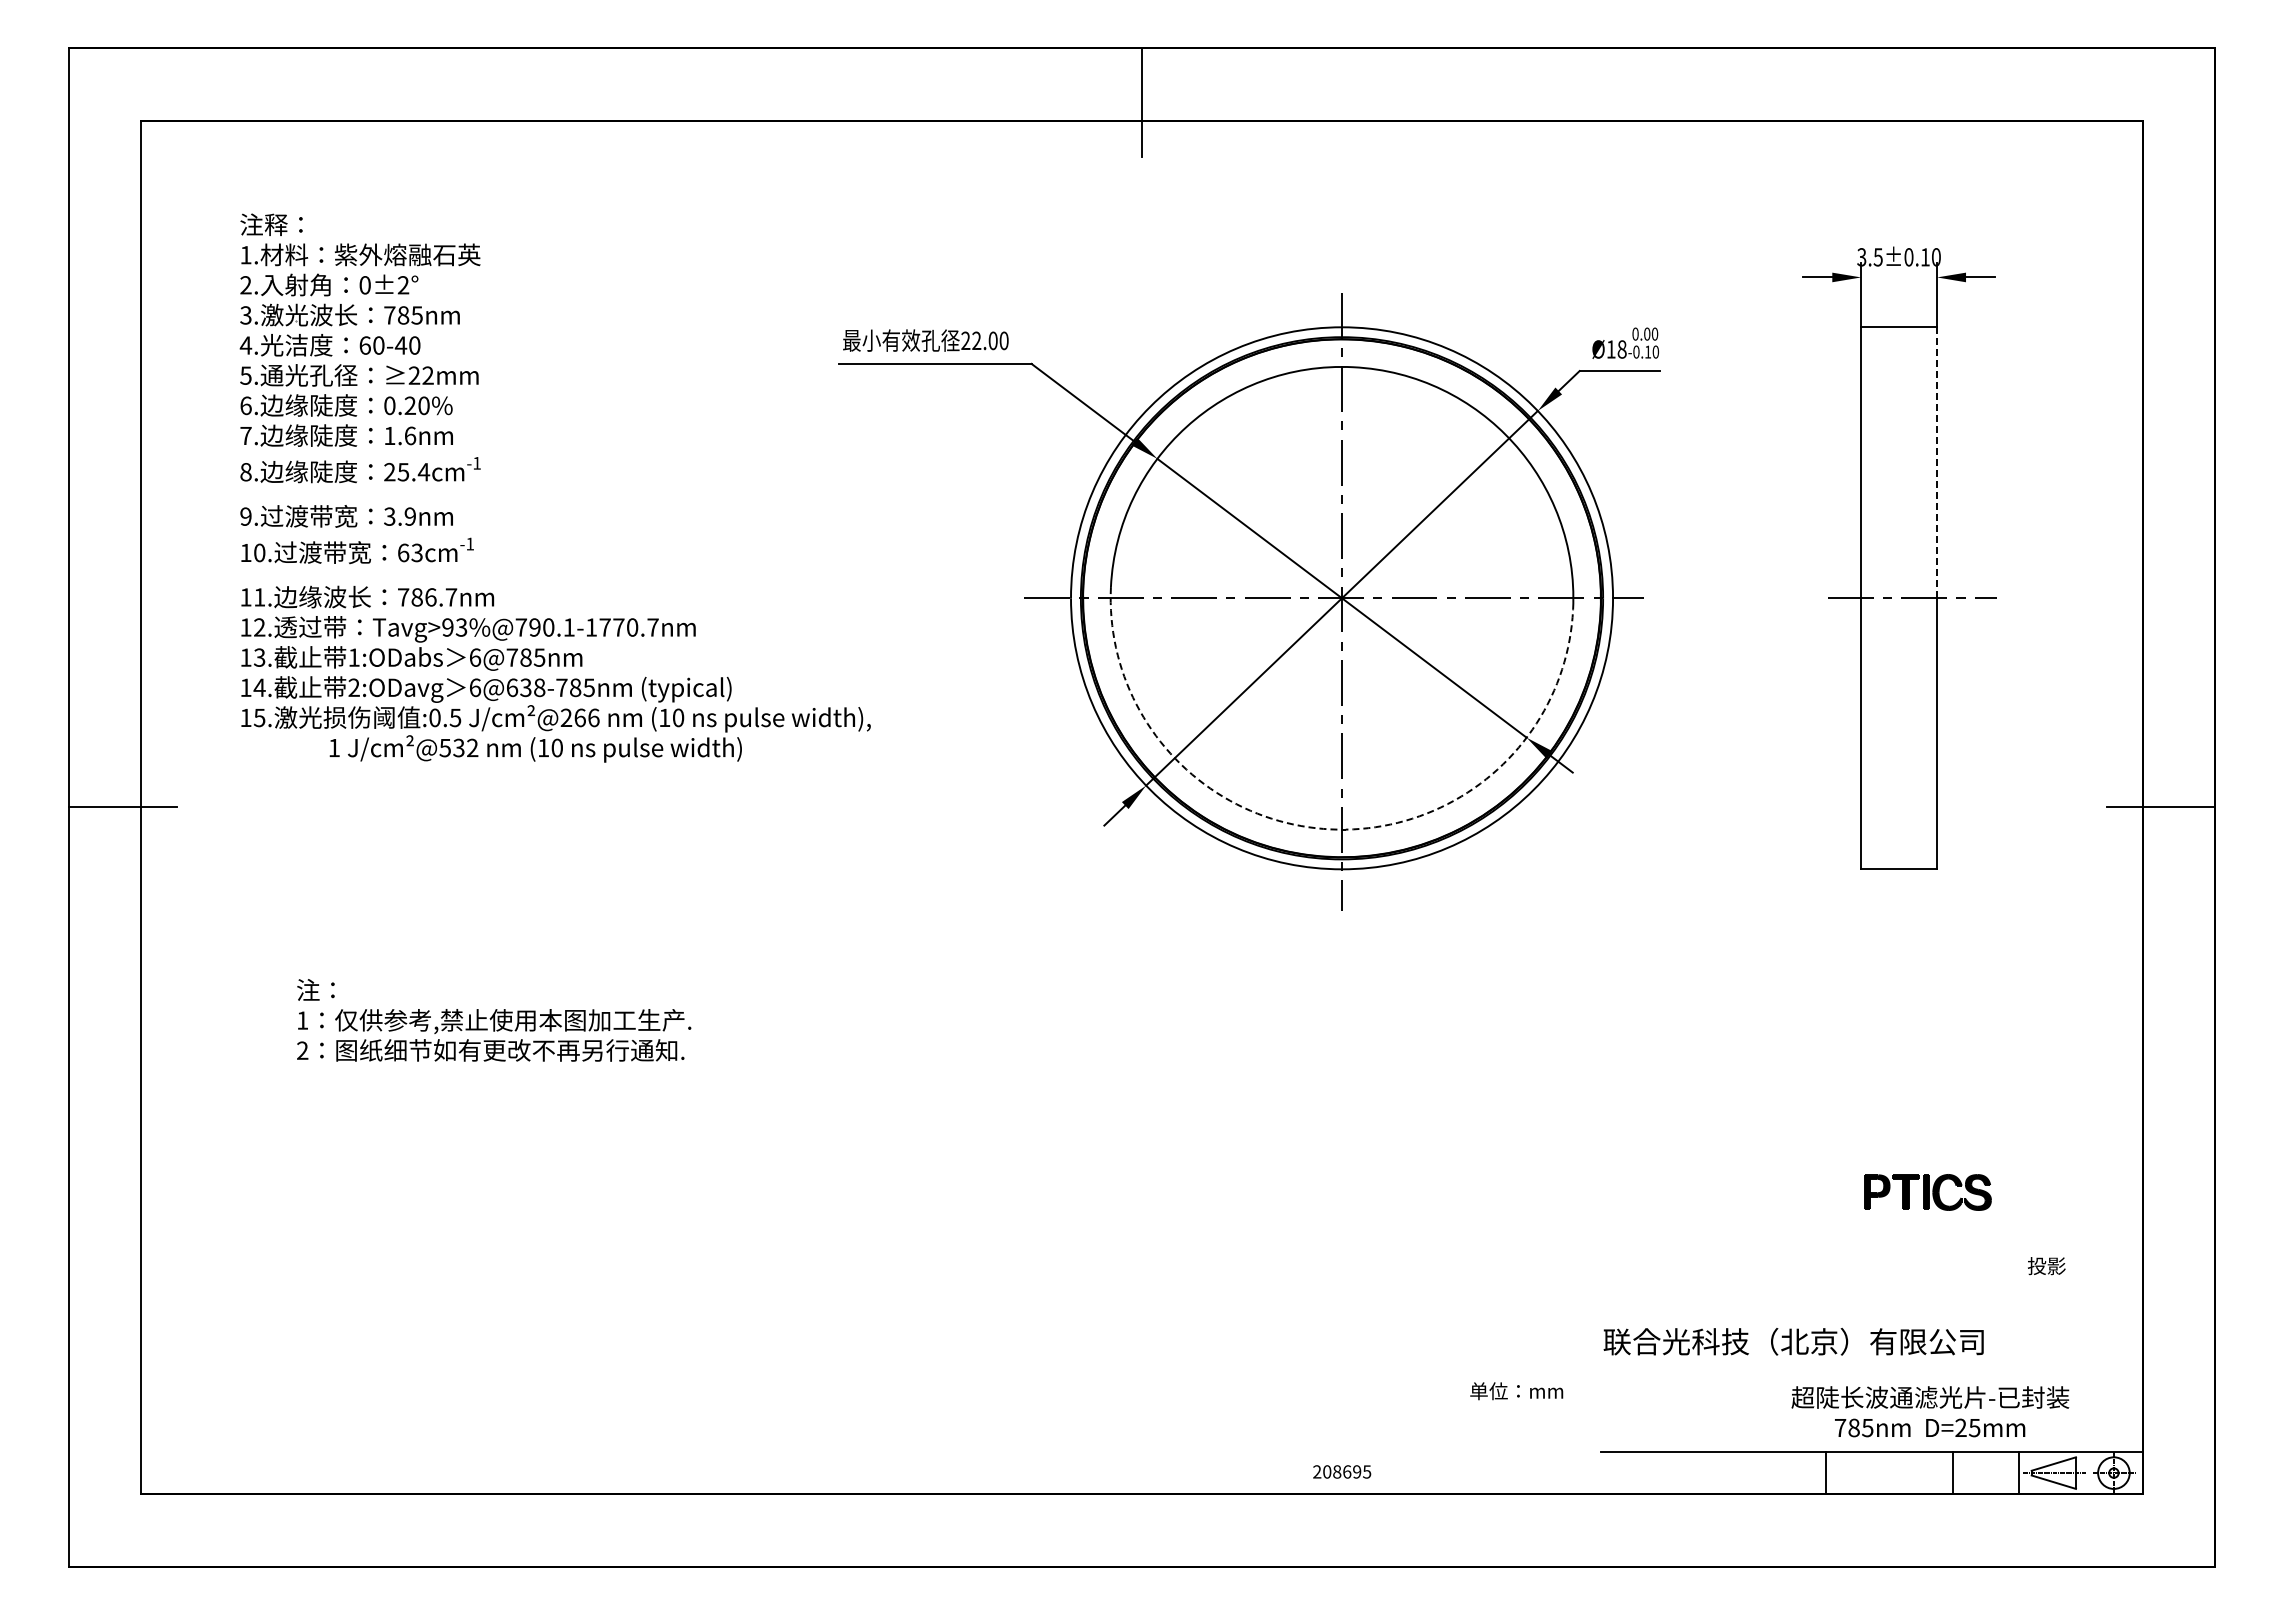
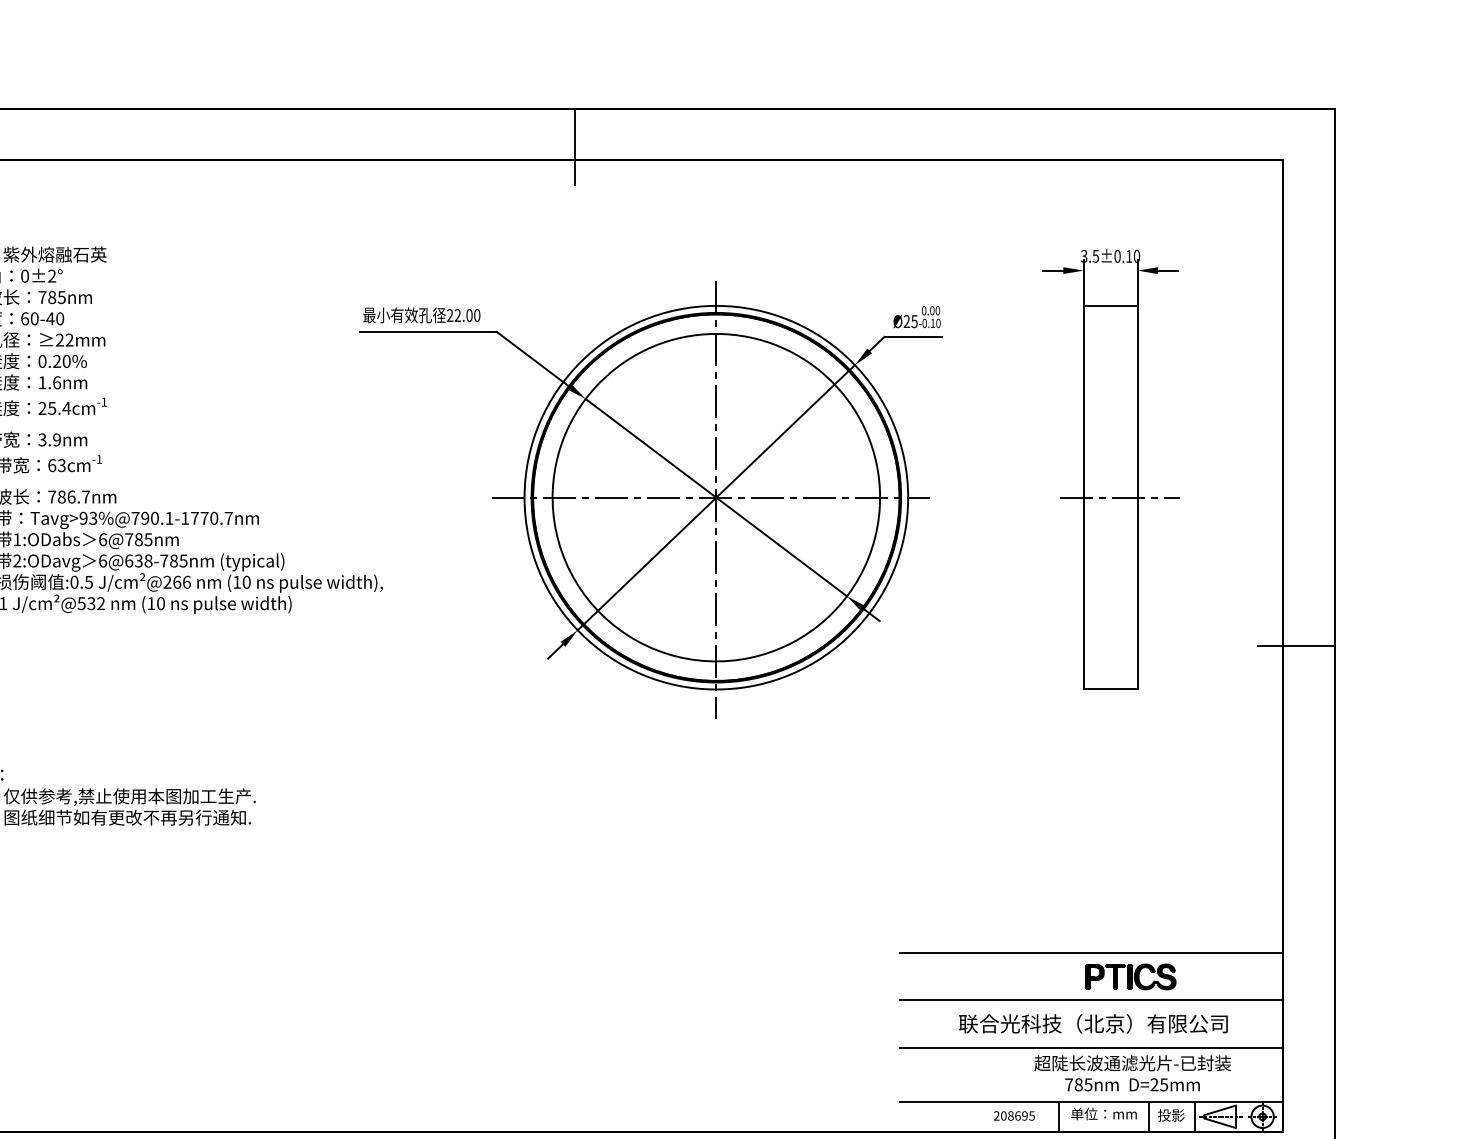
text: (1616, 349) -> (910, 321), Ø18 -> Ø25
line: (1937, 462) -> (1137, 401), dashed -> solid
arc: (1330, 829) -> (708, 661), dashed -> solid
part: (1927, 1192) -> (1130, 976), moved
line: (1872, 1241) -> (1091, 952), added
text: (2046, 1266) -> (1171, 1115), moved
line: (1872, 1308) -> (1091, 1000), added
text: (1793, 1341) -> (1093, 1023), moved
line: (1872, 1376) -> (1091, 1048), added
text: (1516, 1391) -> (1103, 1114), moved
text: (1342, 1471) -> (1014, 1115), moved

